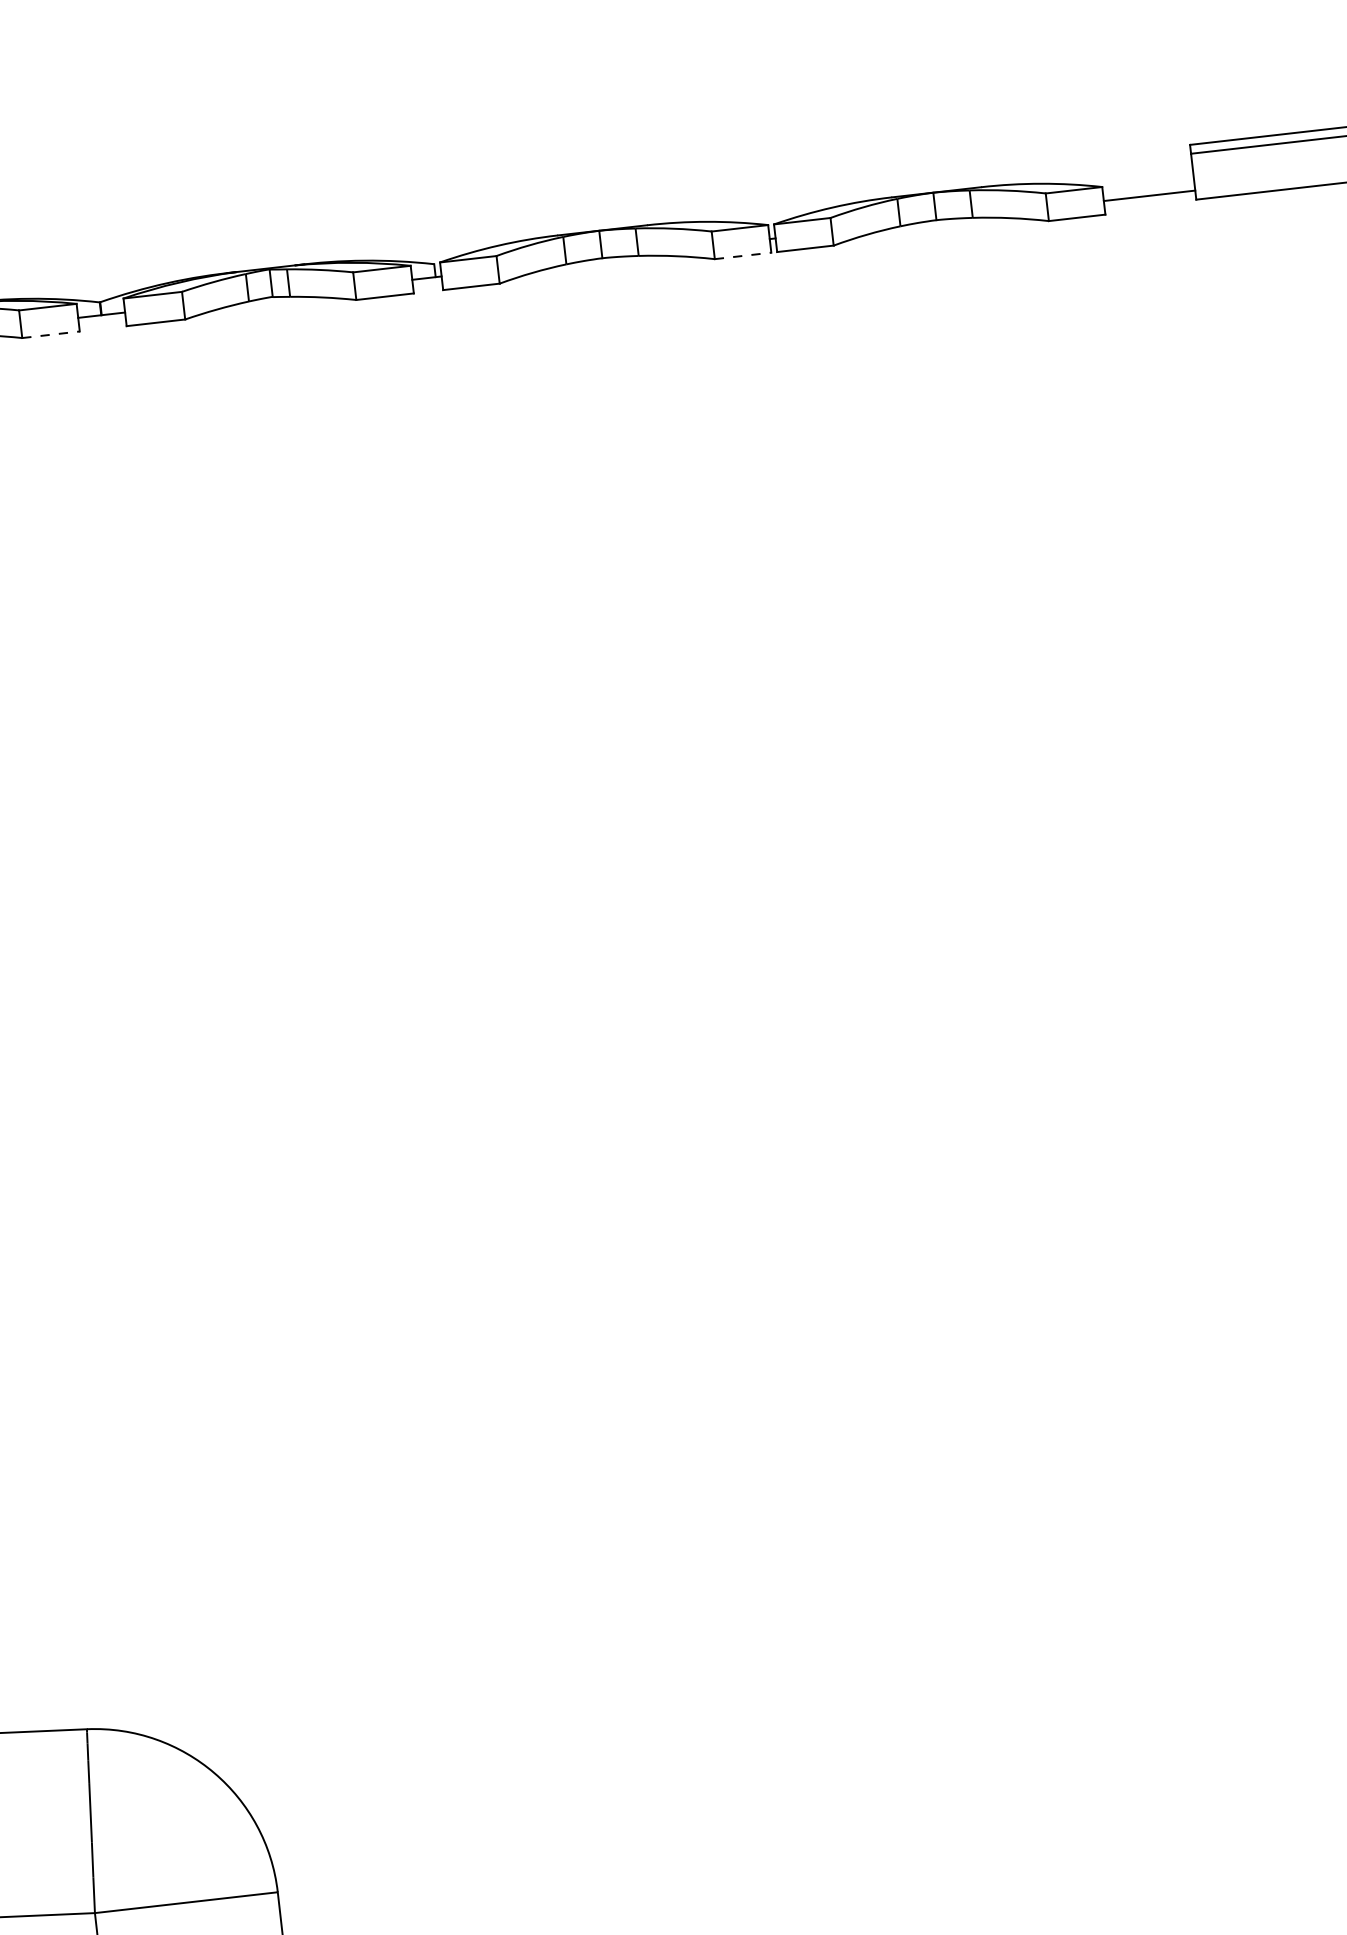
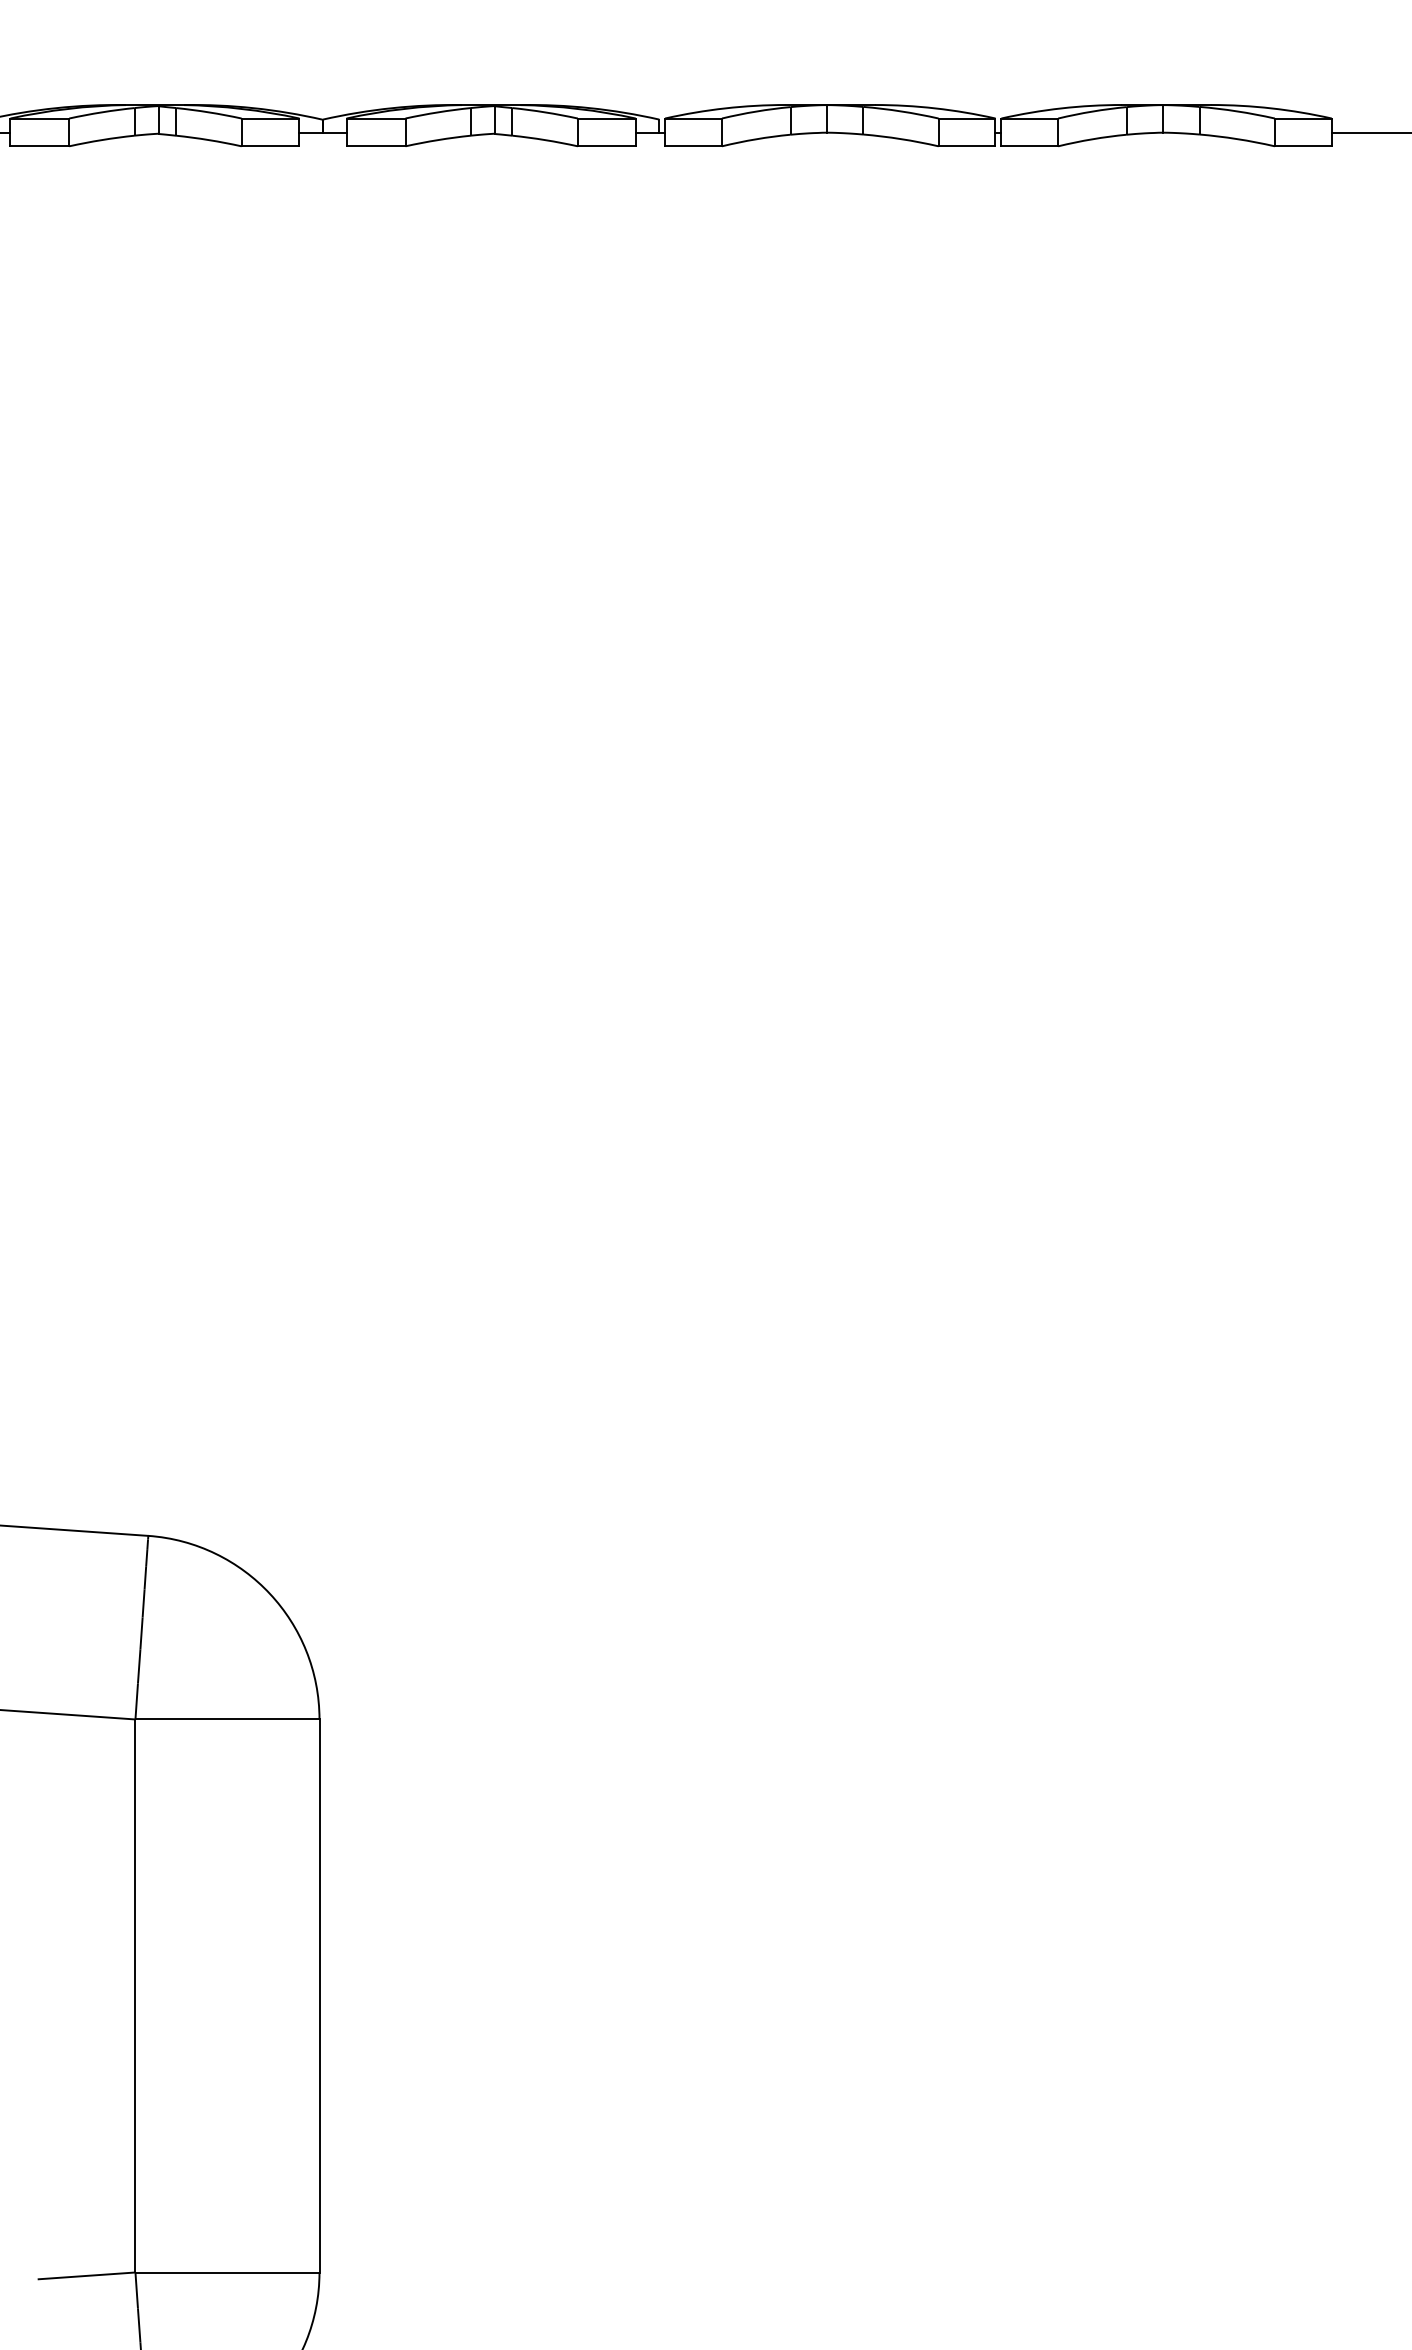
line: (743, 256) -> (967, 146), dashed -> solid
line: (51, 334) -> (270, 146), dashed -> solid

